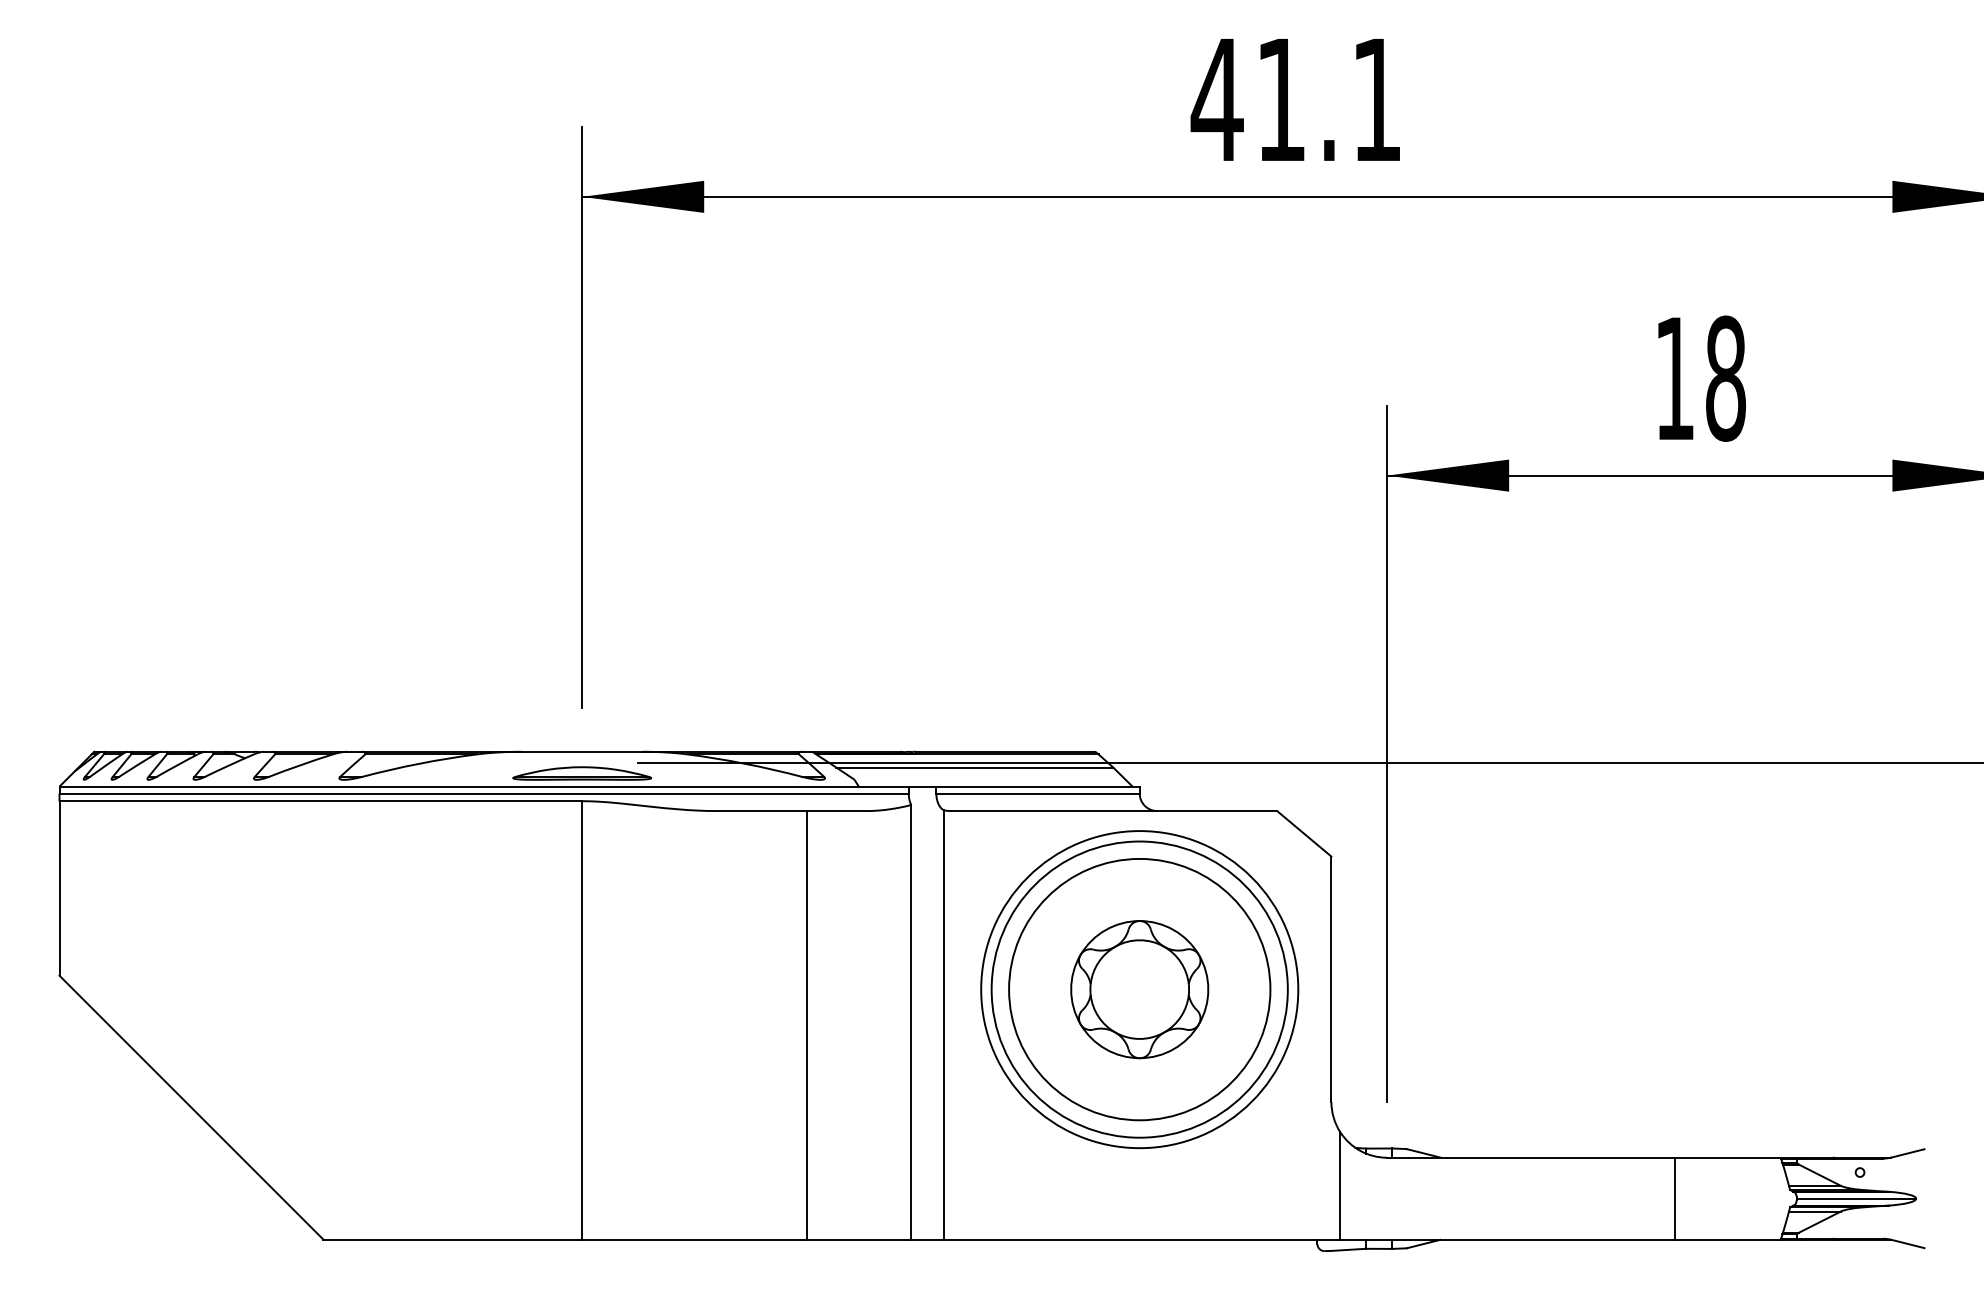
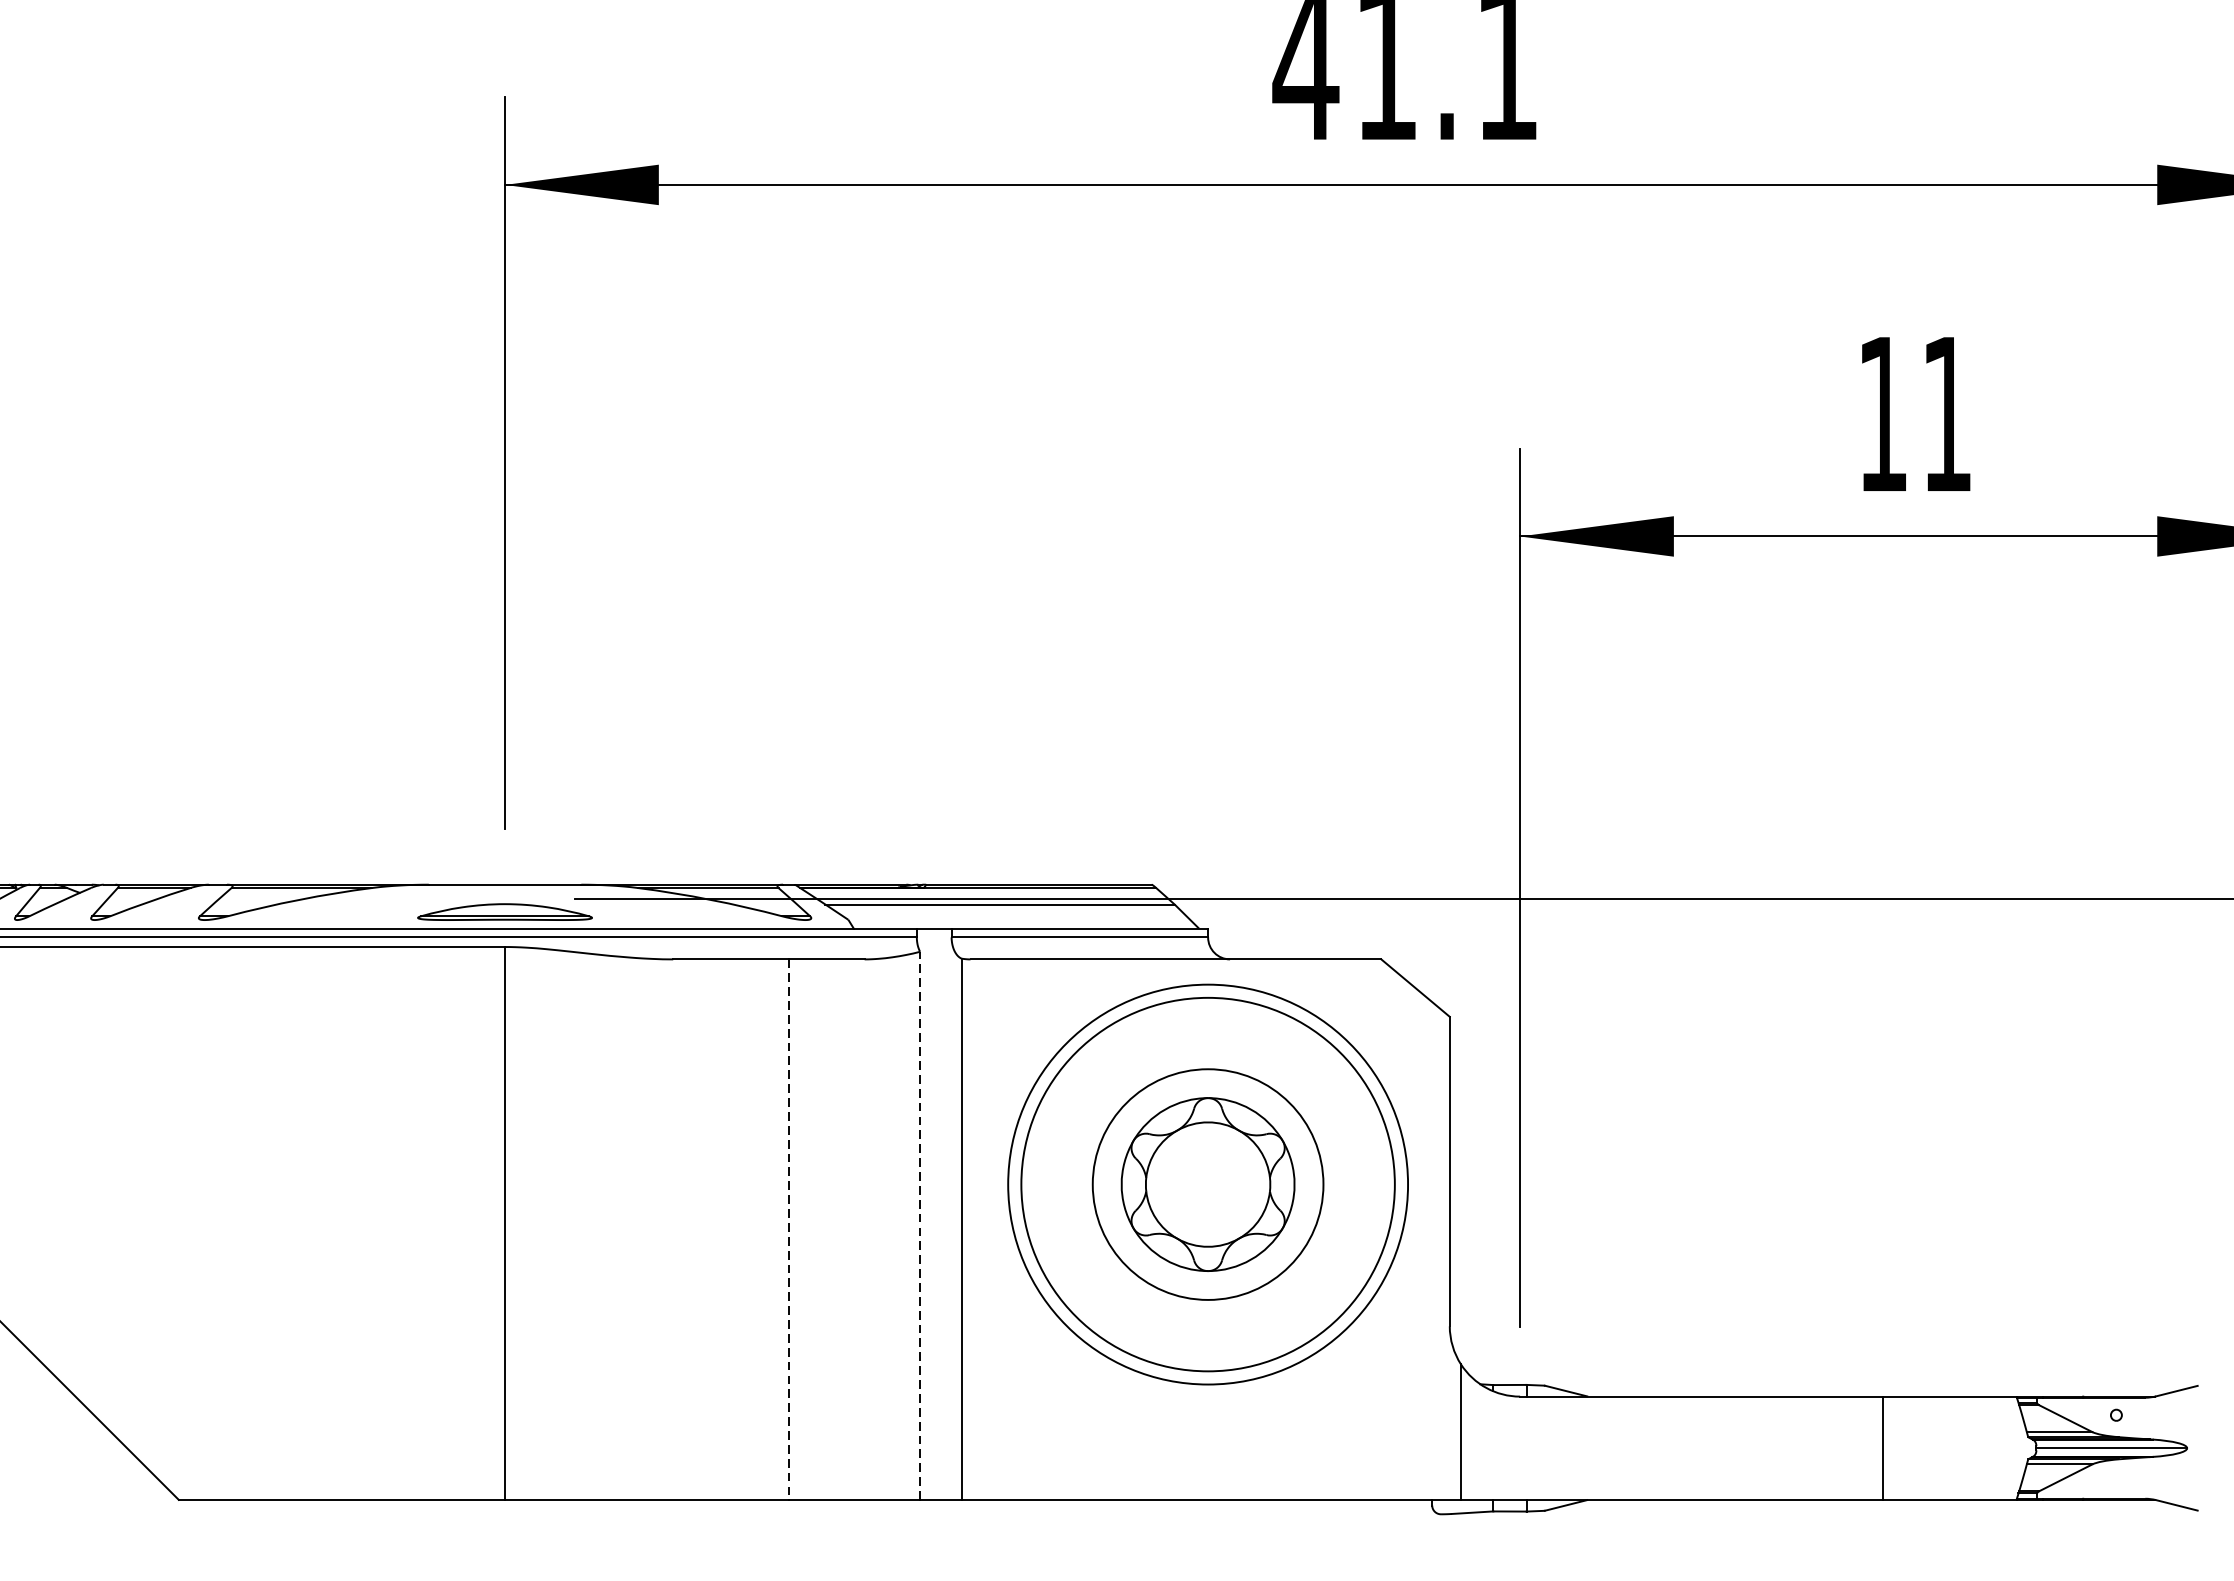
text: (1725, 378) -> (1946, 413), 18 -> 11
circle: (1139, 989) -> (1207, 1184), size x0.7
line: (911, 1021) -> (920, 1224), solid -> dashed
line: (807, 1025) -> (789, 1229), solid -> dashed

